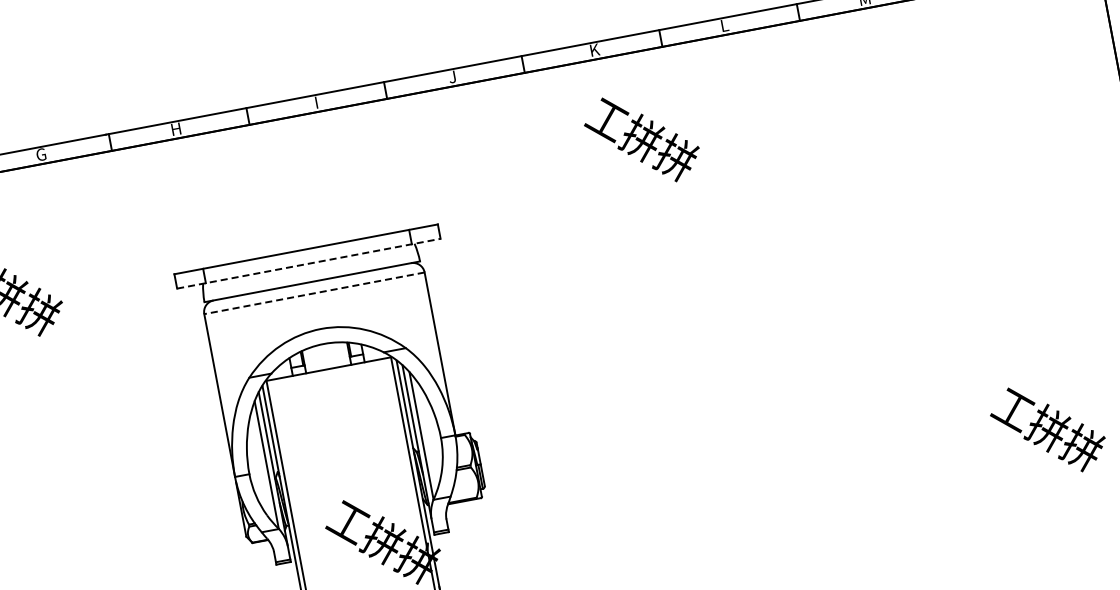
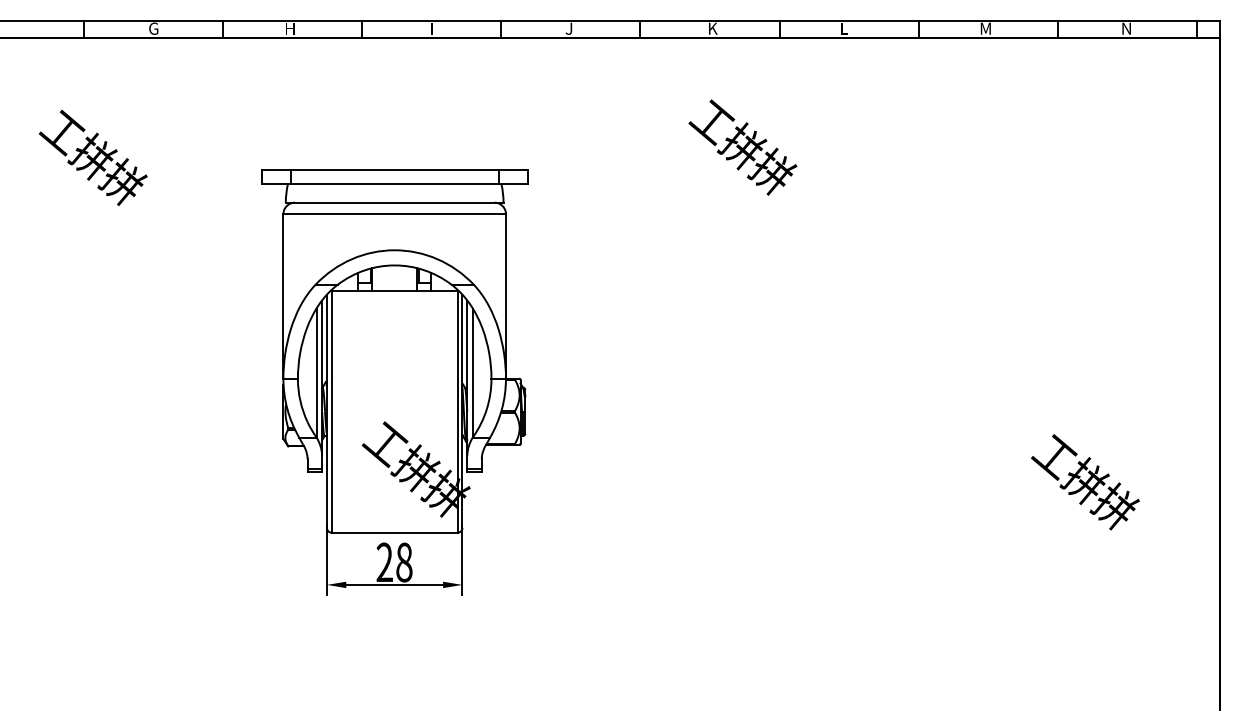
text: (641, 139) -> (742, 147), moved
line: (309, 263) -> (395, 184), dashed -> solid
line: (314, 293) -> (394, 214), dashed -> solid

